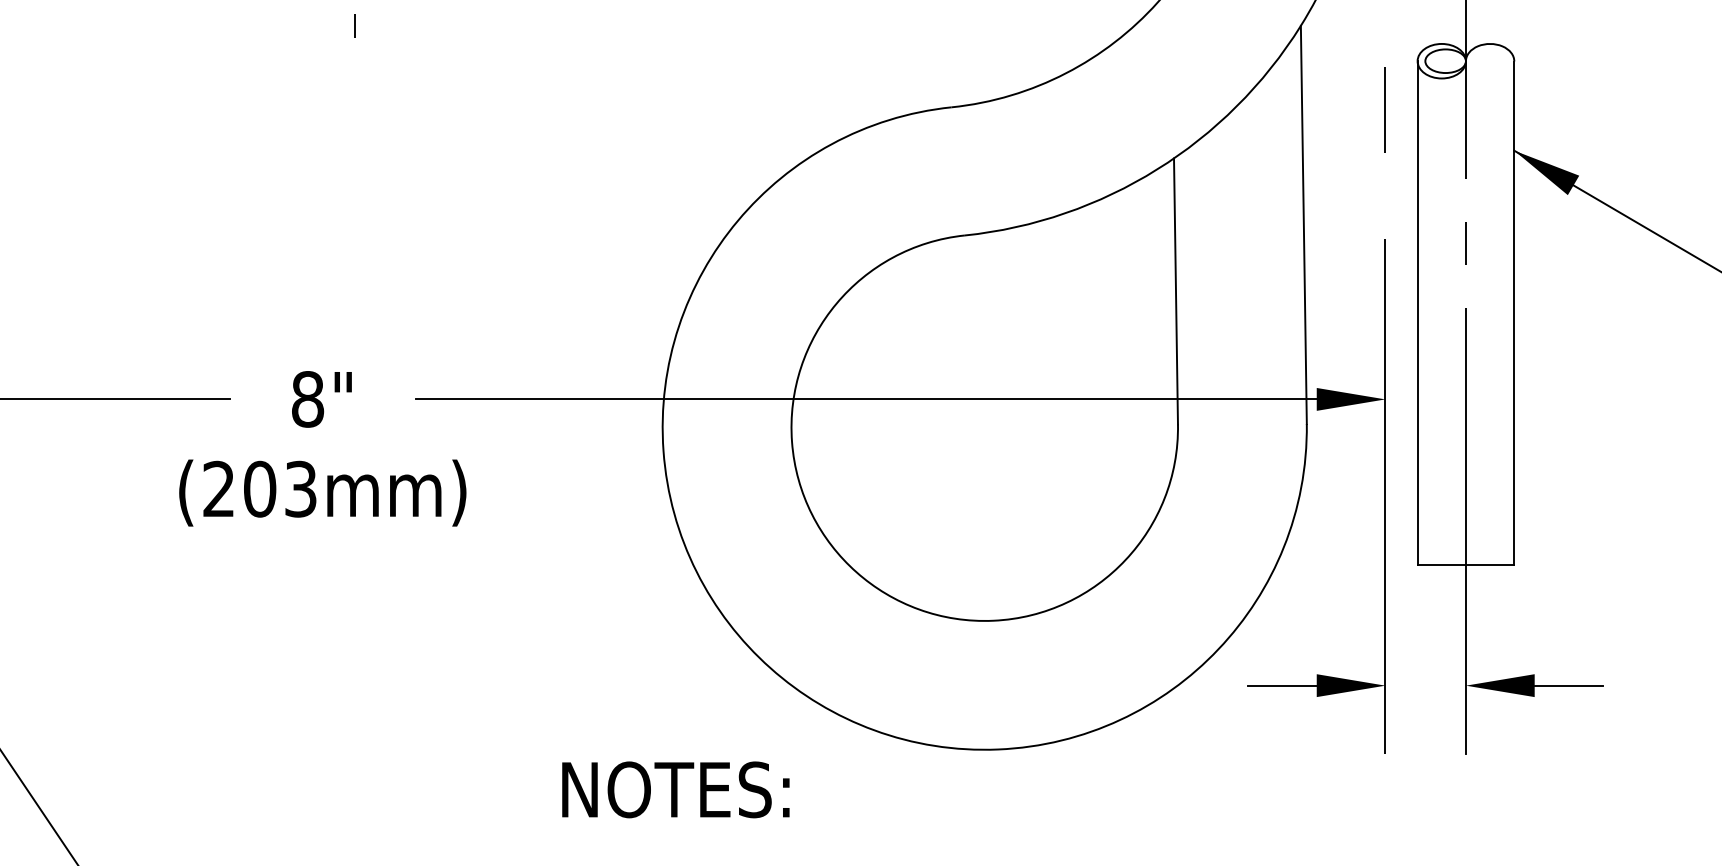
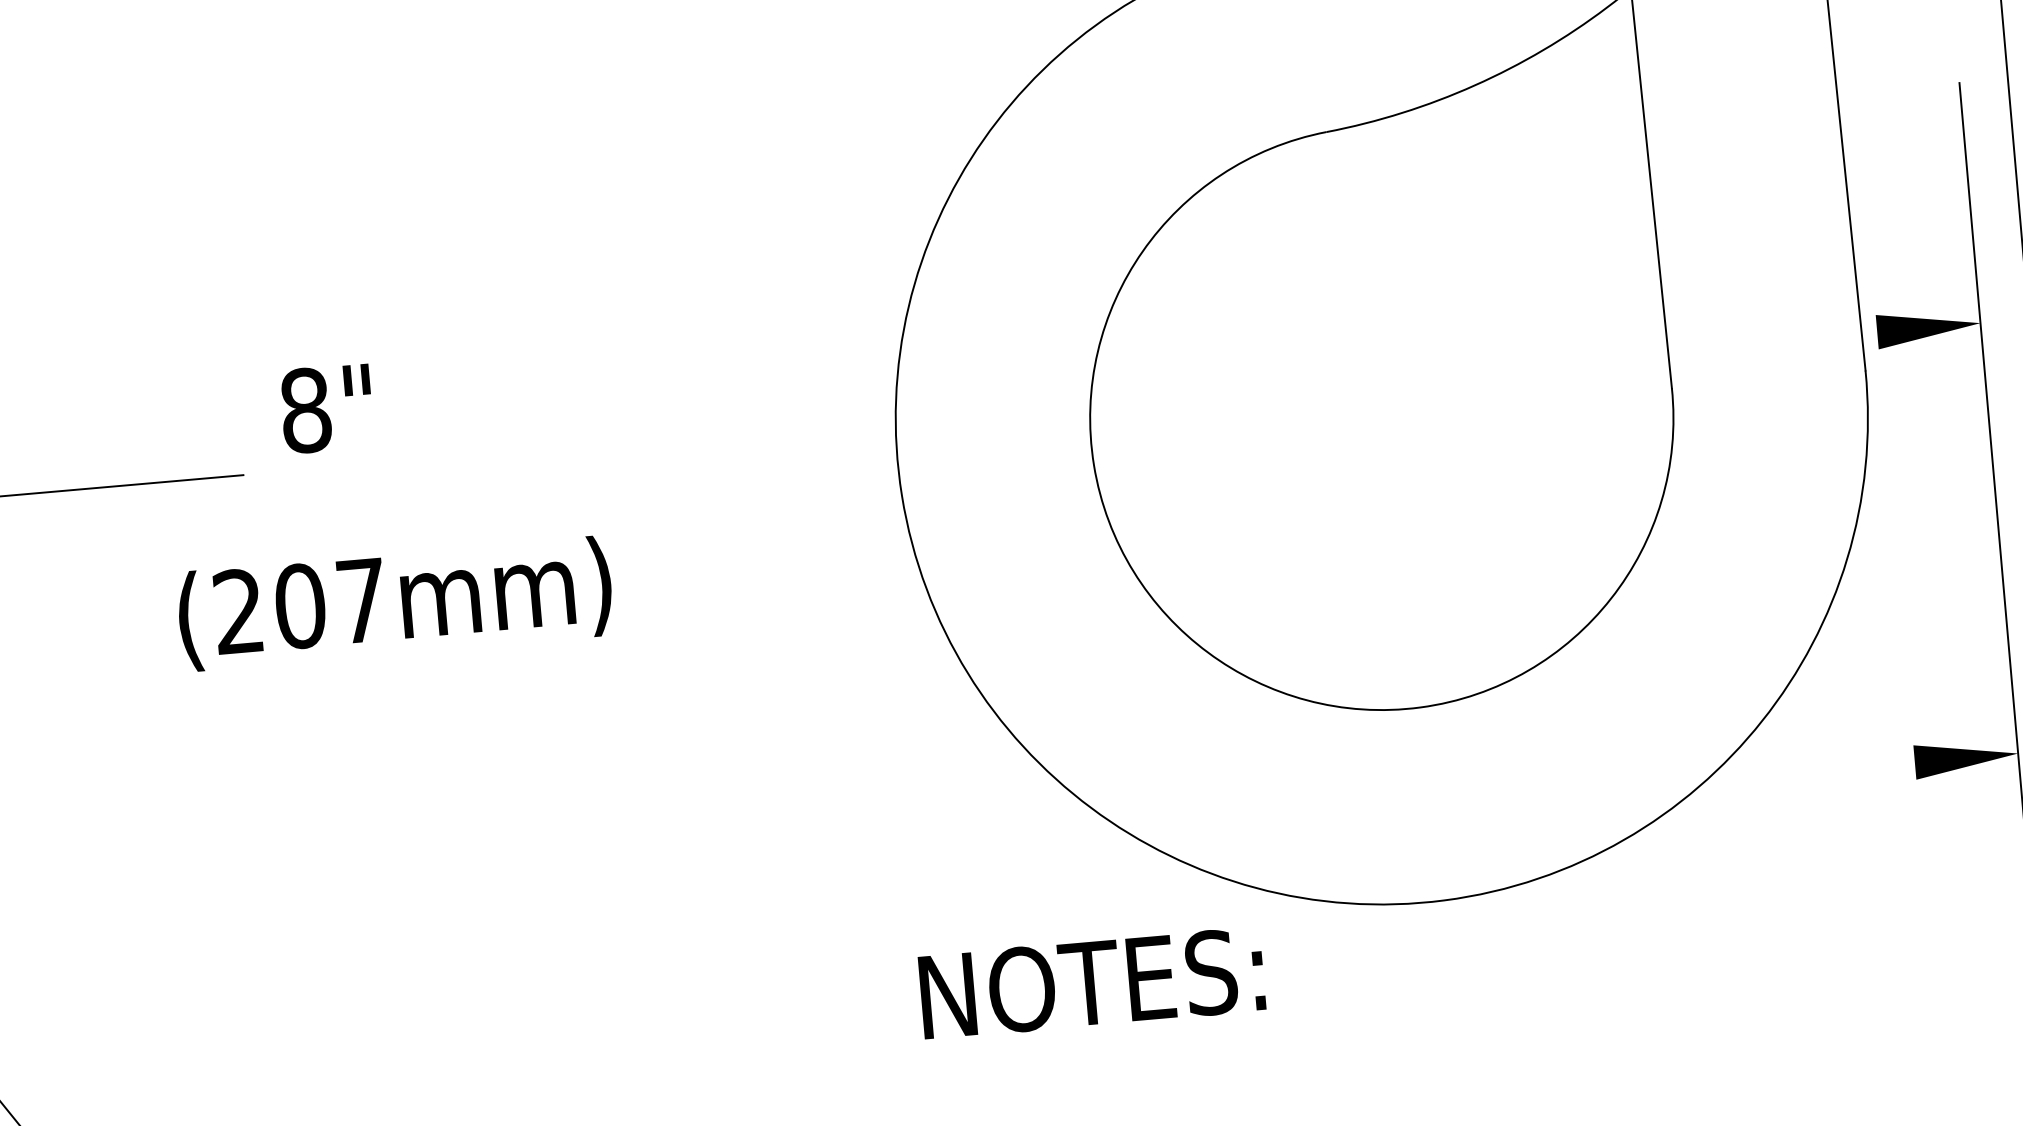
text: (321, 399) -> (326, 408), moved
line: (865, 399) -> (1198, 391), removed
text: (300, 488) -> (361, 599), (203mm) -> (207mm)
line: (1282, 685) -> (1863, 766), removed
text: (675, 789) -> (1091, 982), moved

